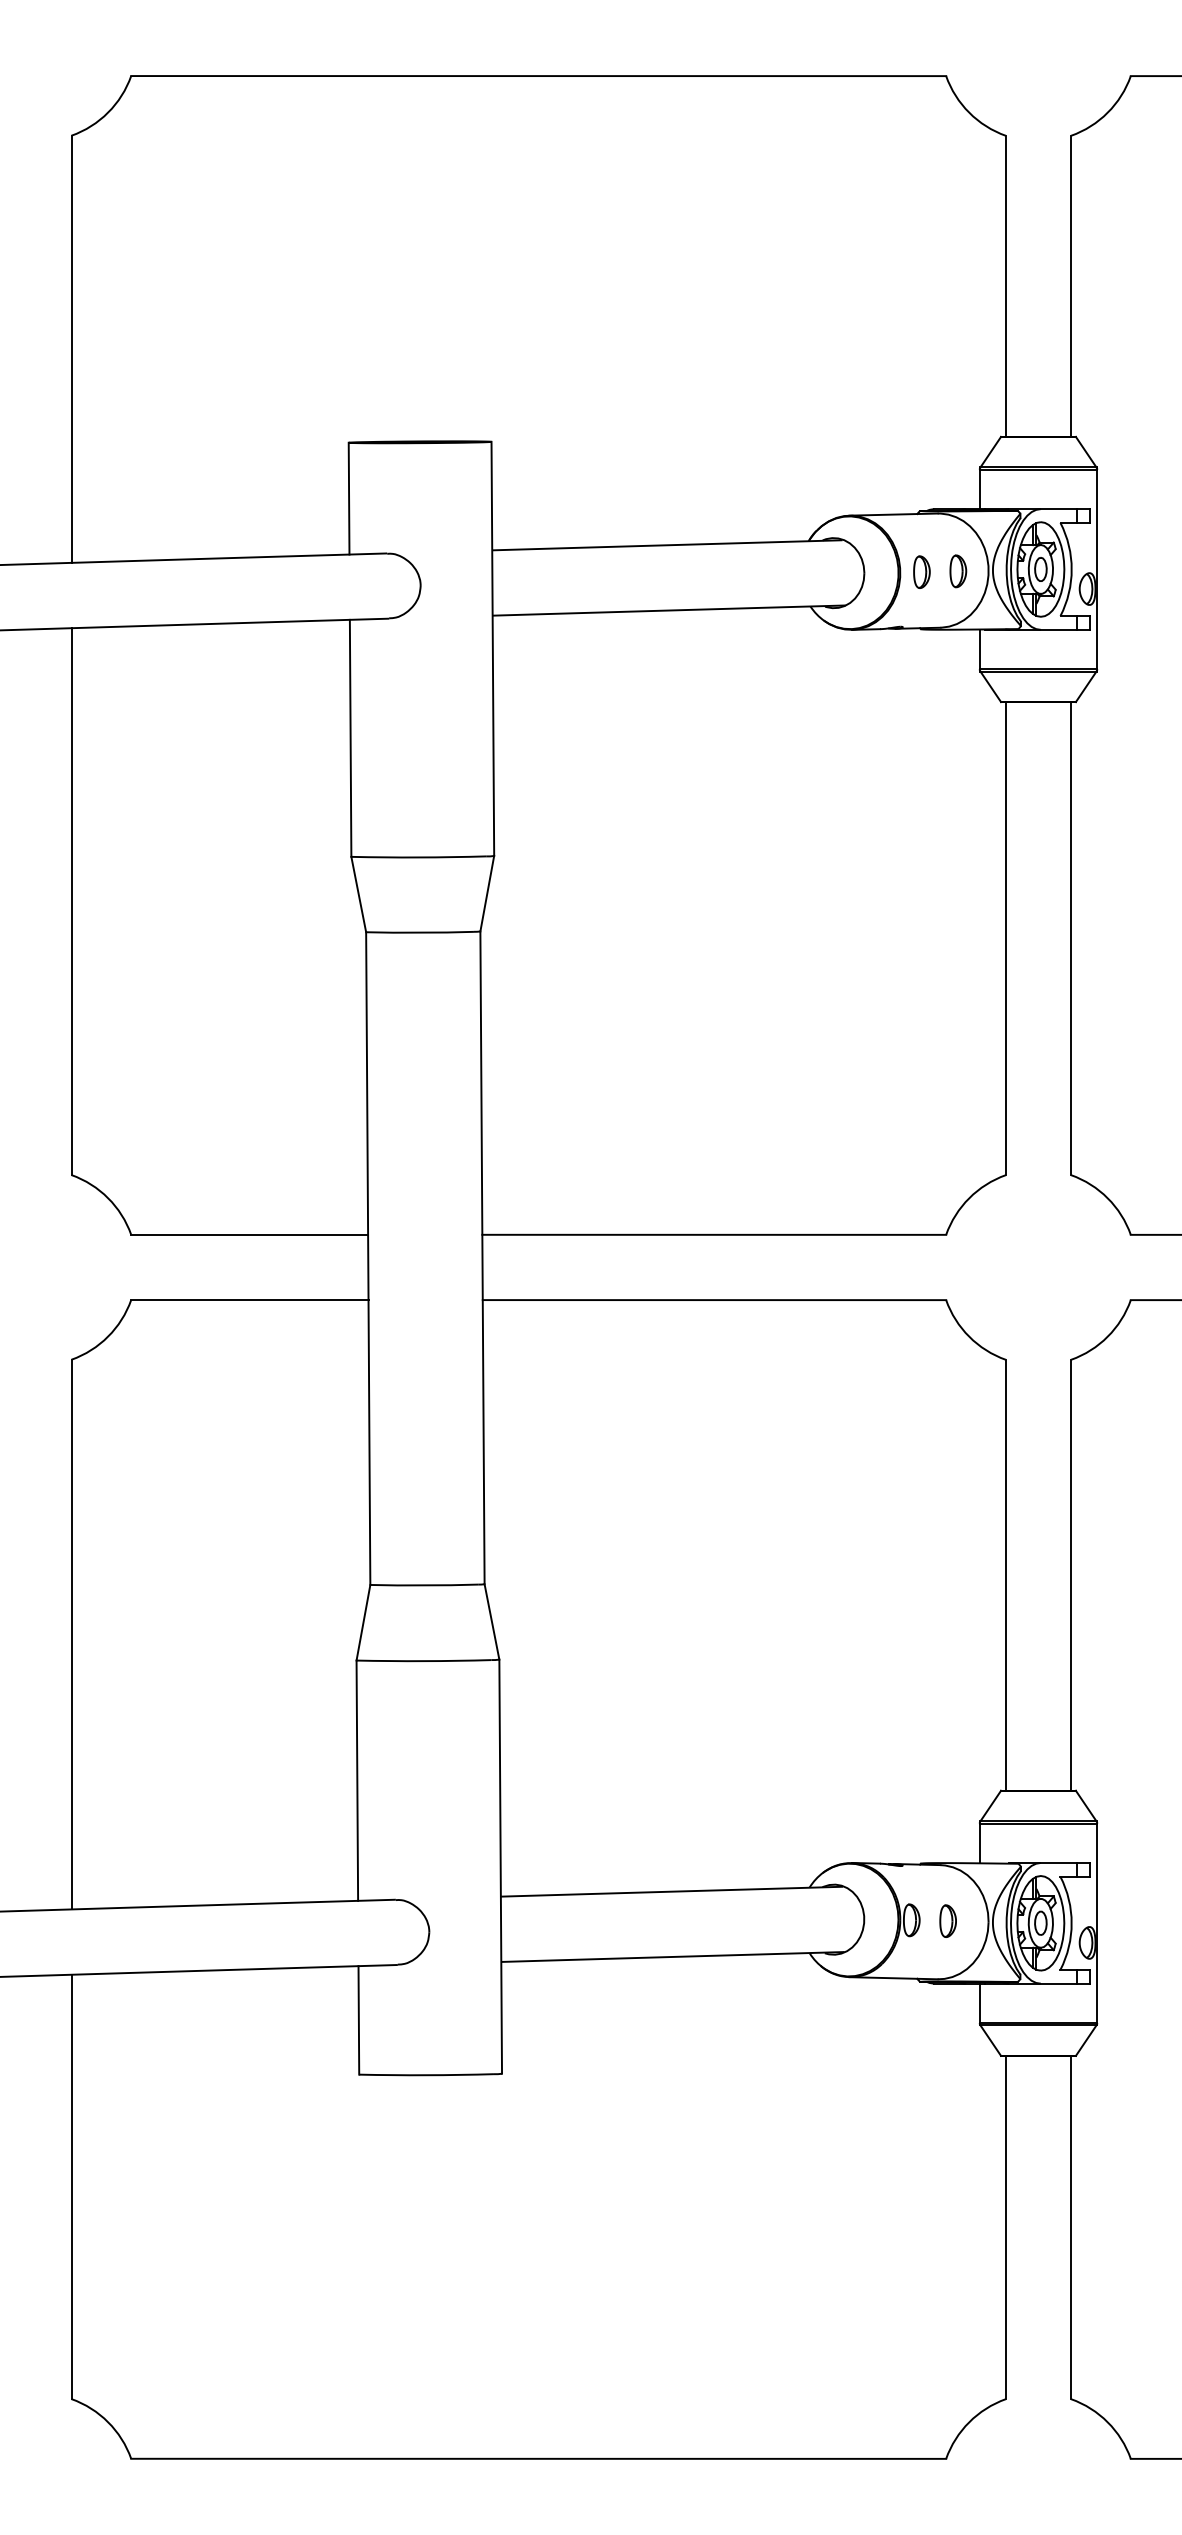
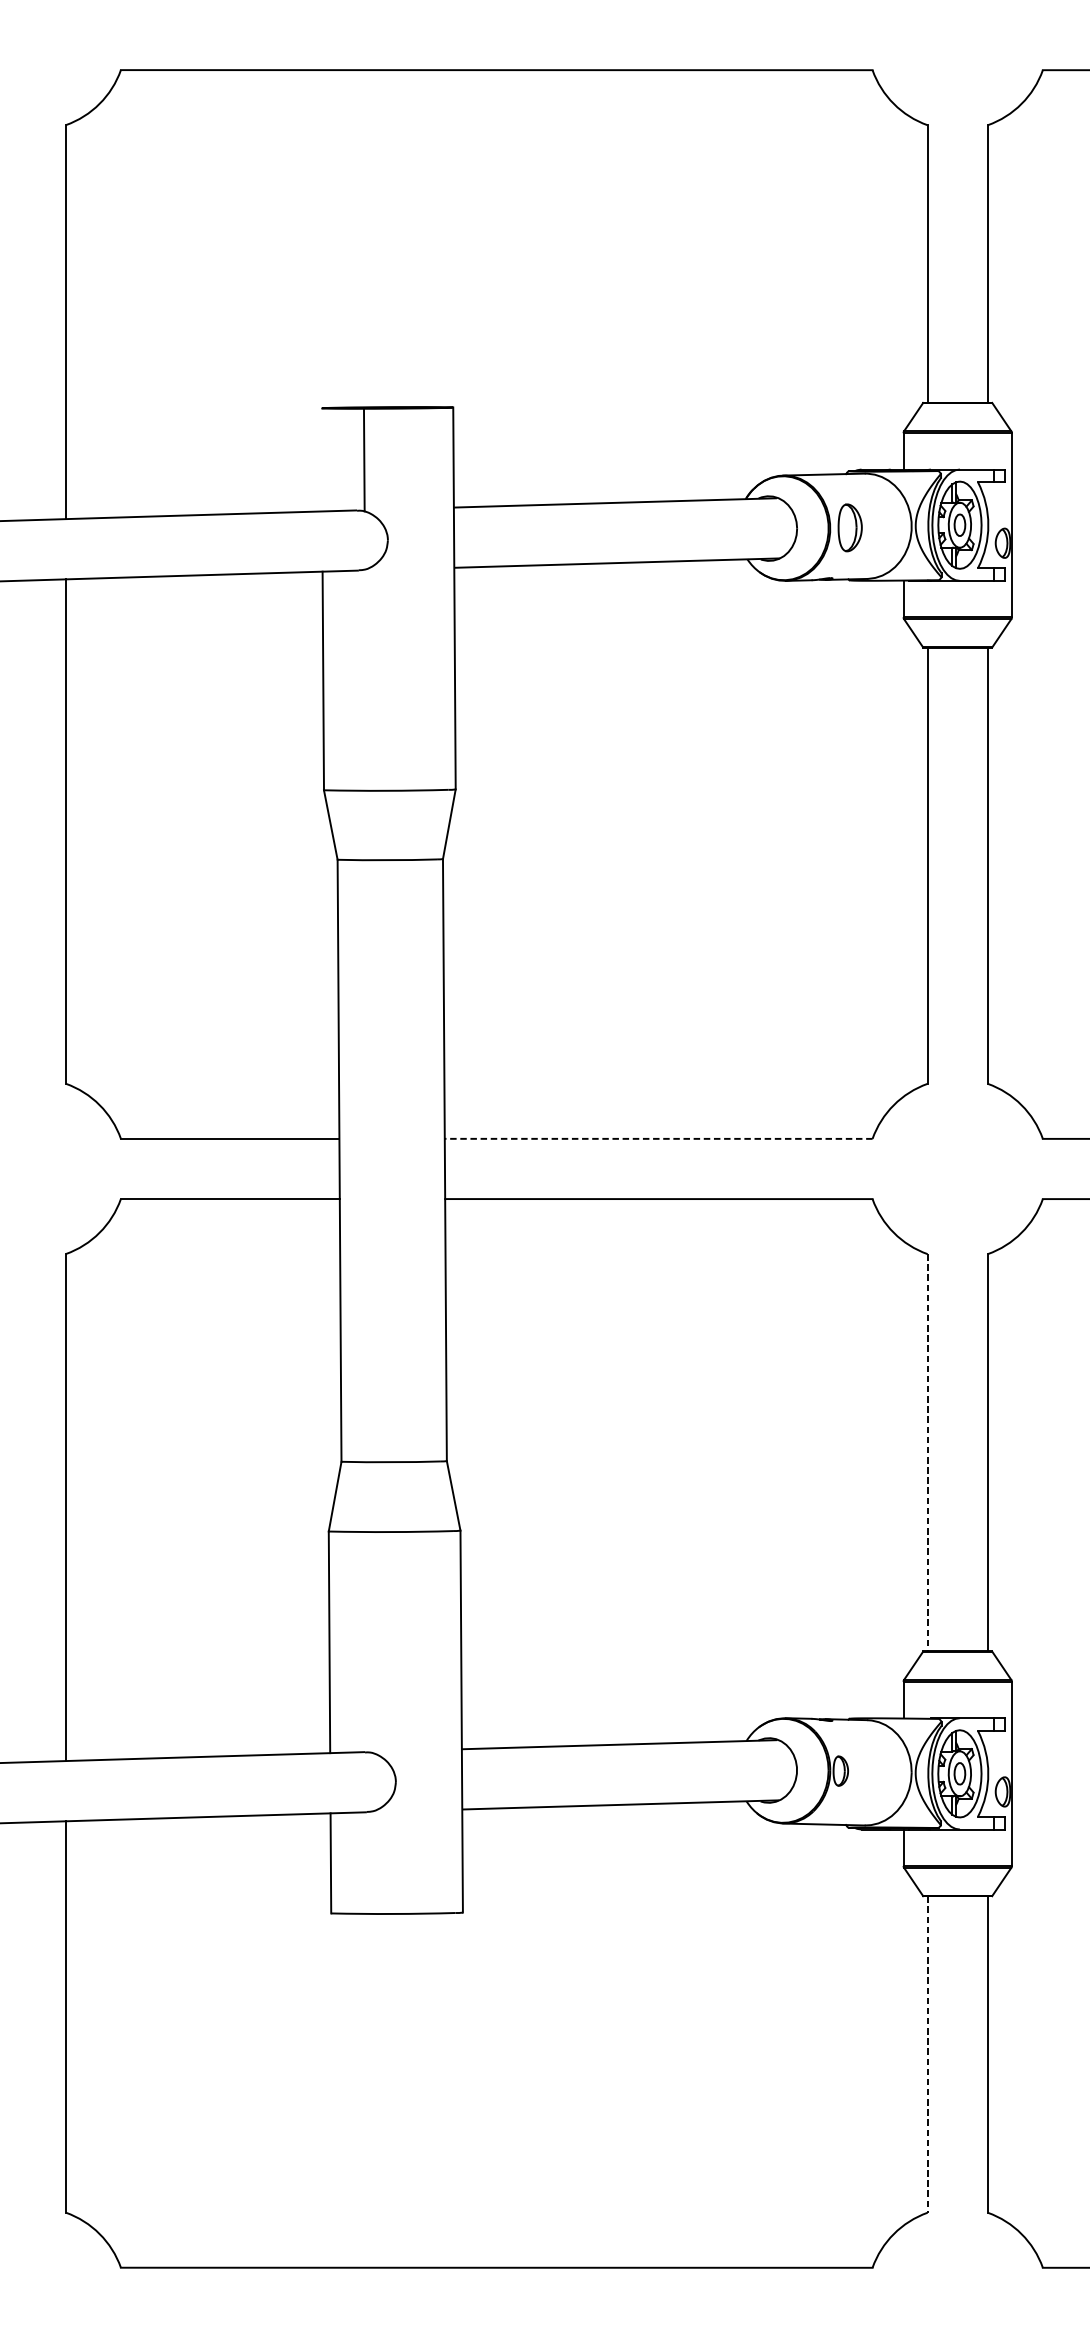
line: (348, 498) -> (363, 459), moved
part: (921, 571) -> (849, 527), size x1.6
part: (958, 571) -> (883, 527), removed
line: (714, 1234) -> (658, 1138), solid -> dashed
line: (1005, 1575) -> (927, 1453), solid -> dashed
part: (947, 1920) -> (873, 1771), removed
line: (1005, 2227) -> (927, 2054), solid -> dashed

